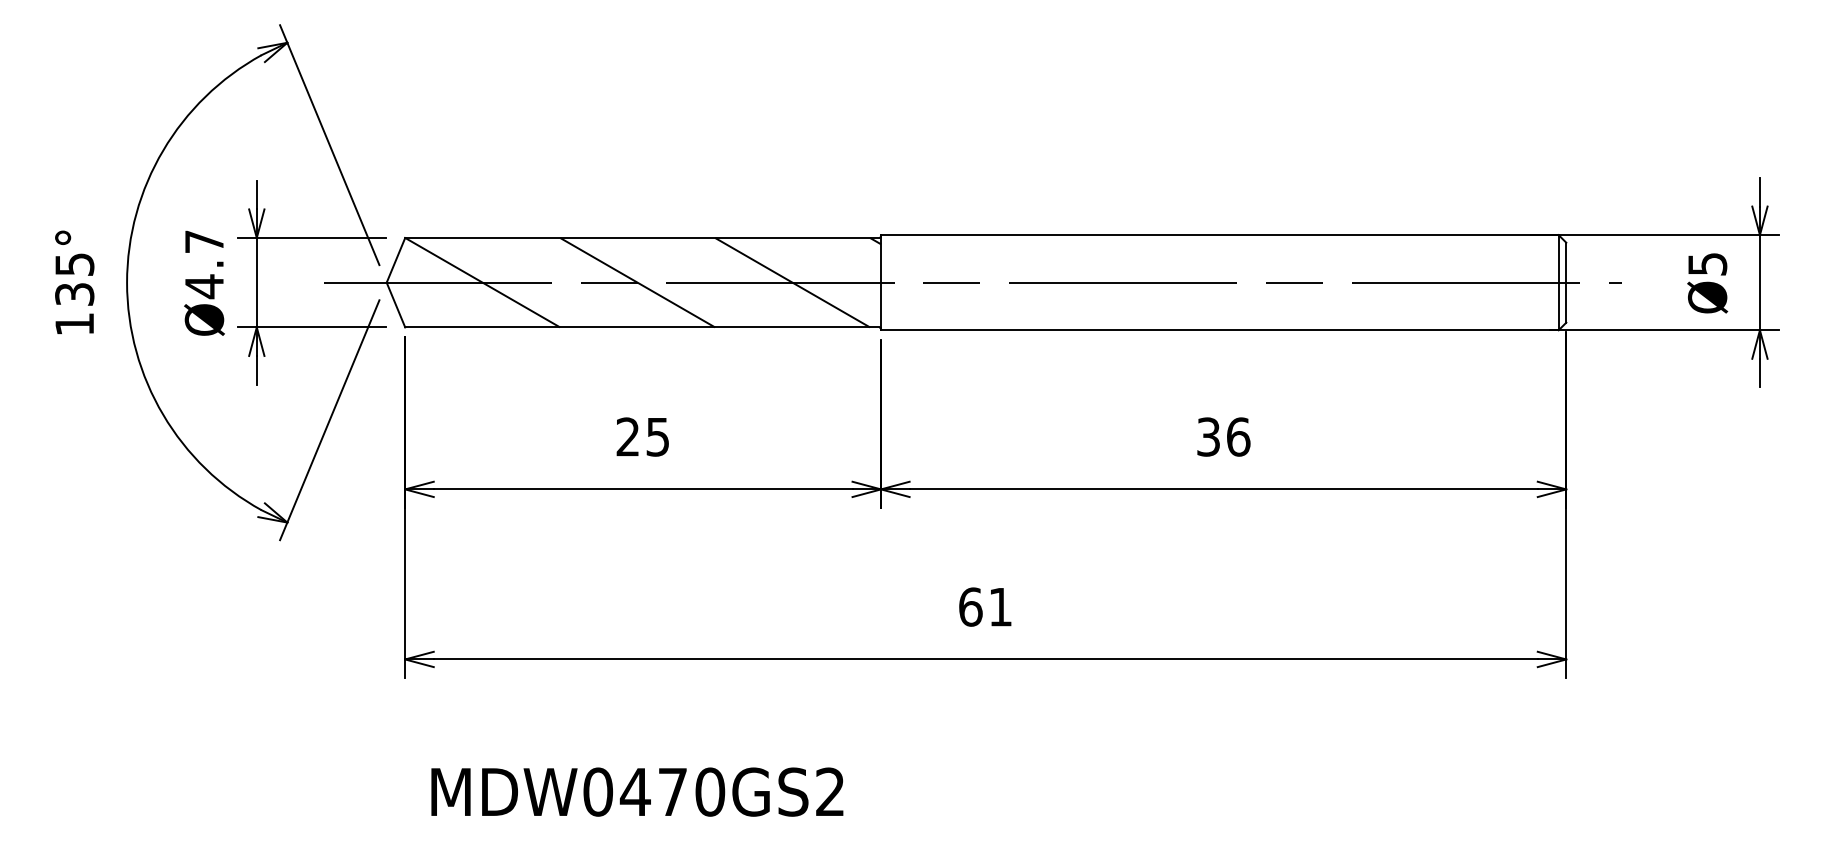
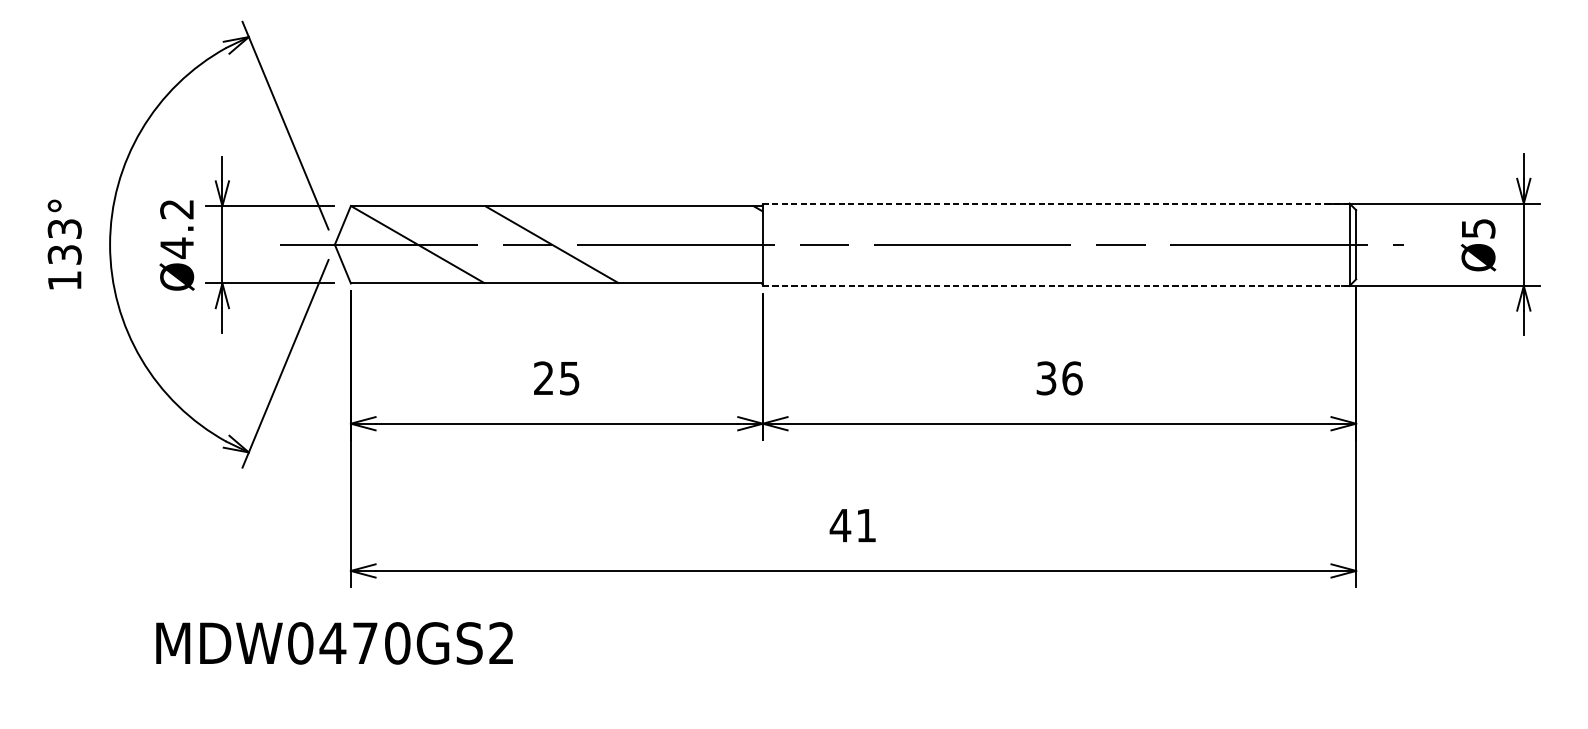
line: (1219, 235) -> (1055, 203), solid -> dashed
text: (203, 241) -> (176, 209), Ø4.7 -> Ø4.2
text: (74, 264) -> (64, 229), 135° -> 133°
line: (792, 282) -> (686, 244), removed
line: (1219, 330) -> (1055, 286), solid -> dashed
text: (970, 606) -> (840, 525), 61 -> 41
text: (637, 791) -> (334, 642), moved

